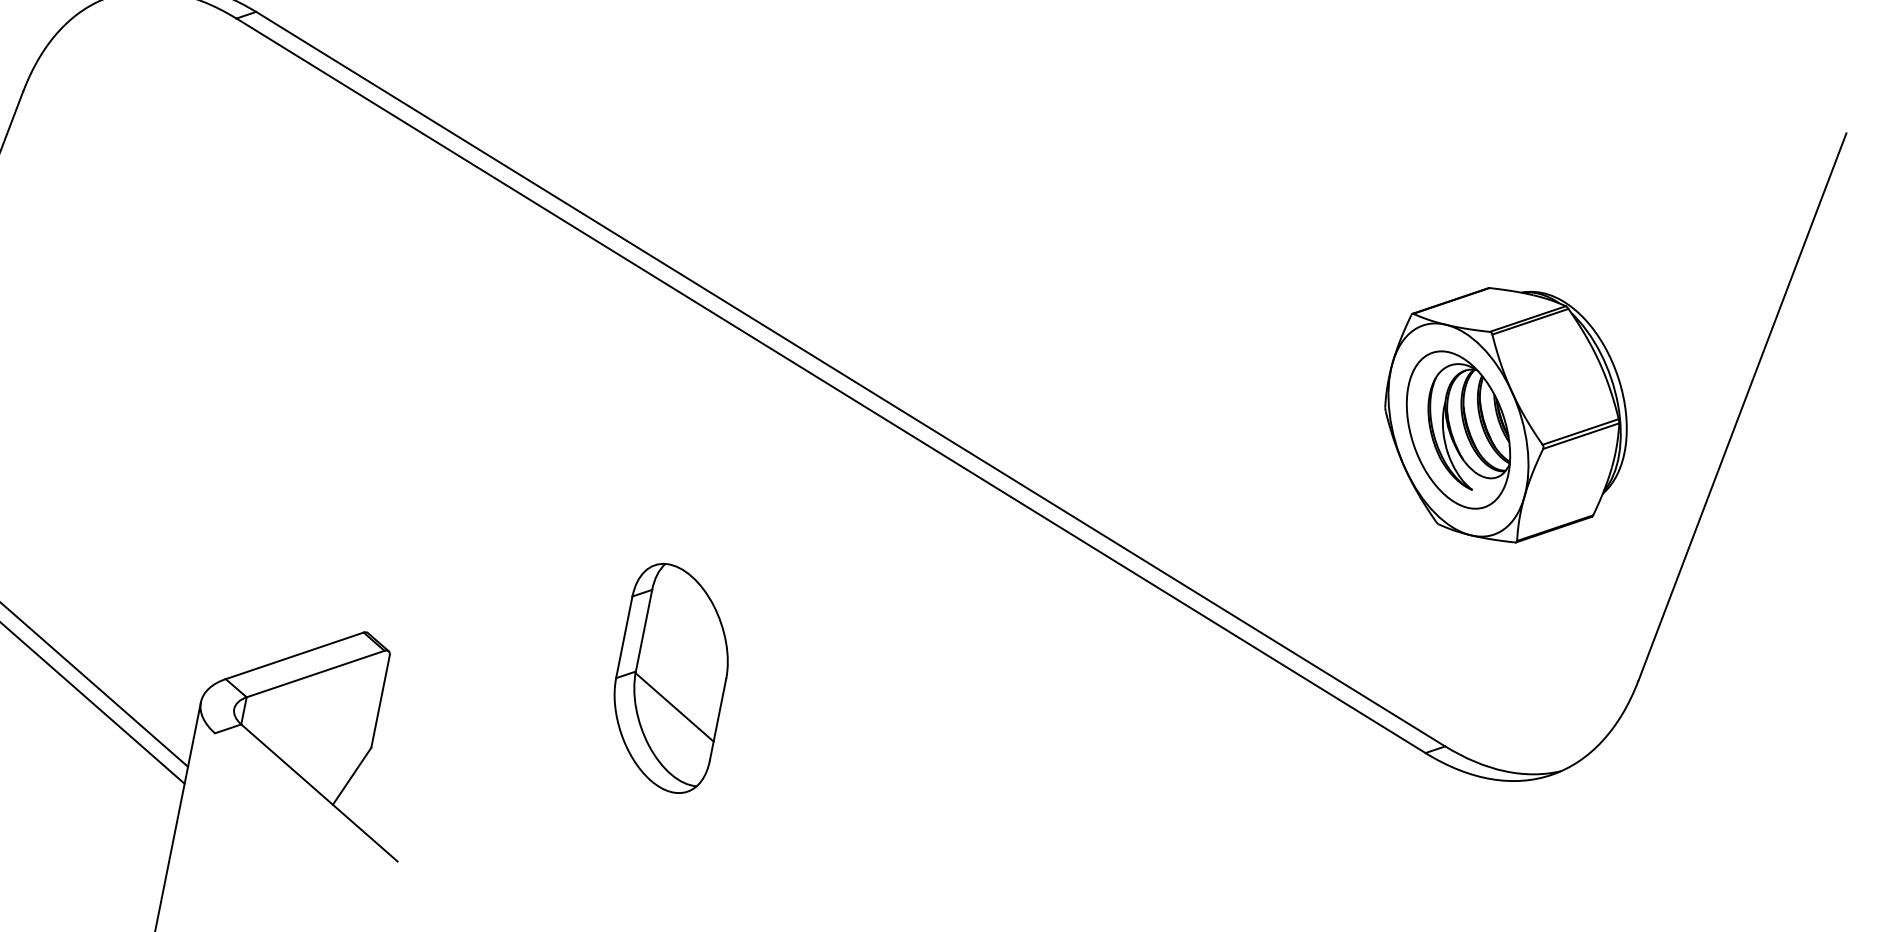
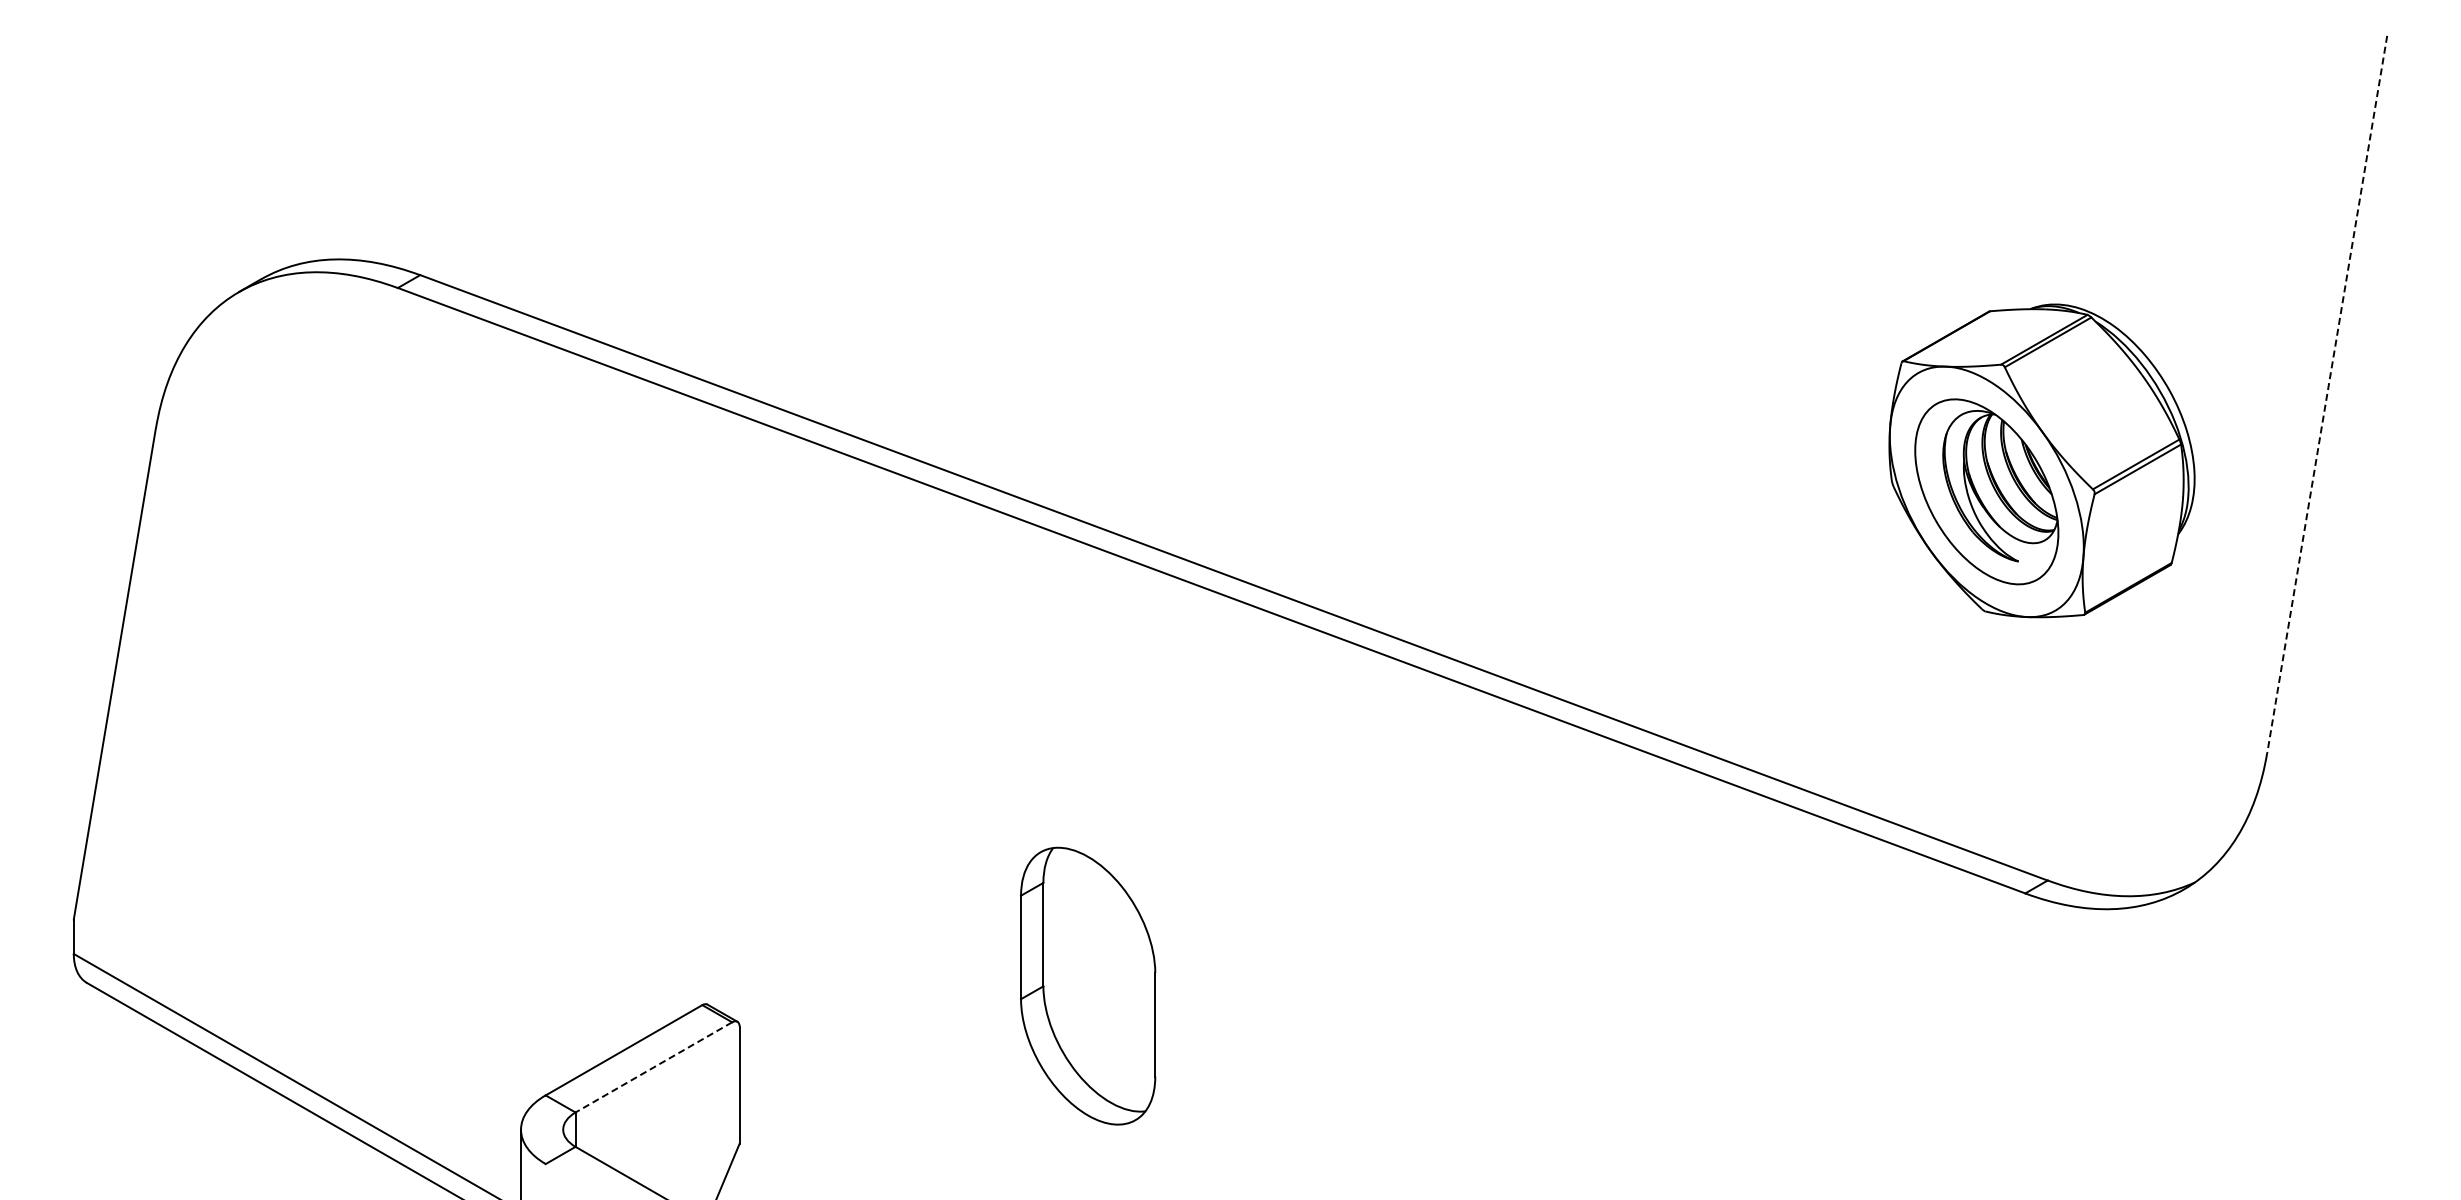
line: (1742, 406) -> (2327, 394), solid -> dashed
line: (315, 674) -> (653, 1067), solid -> dashed
line: (674, 707) -> (1099, 1020), removed

